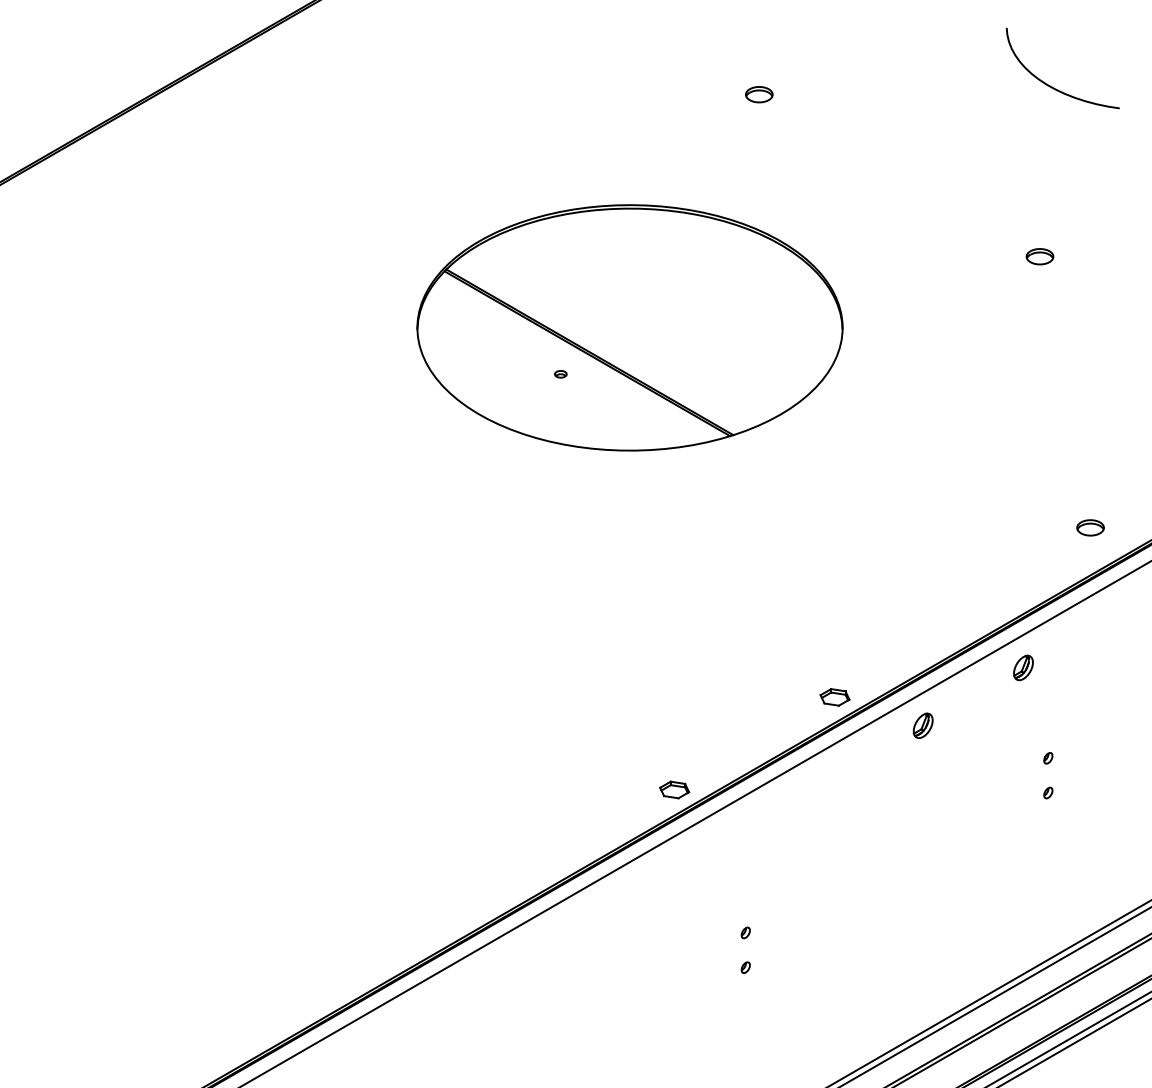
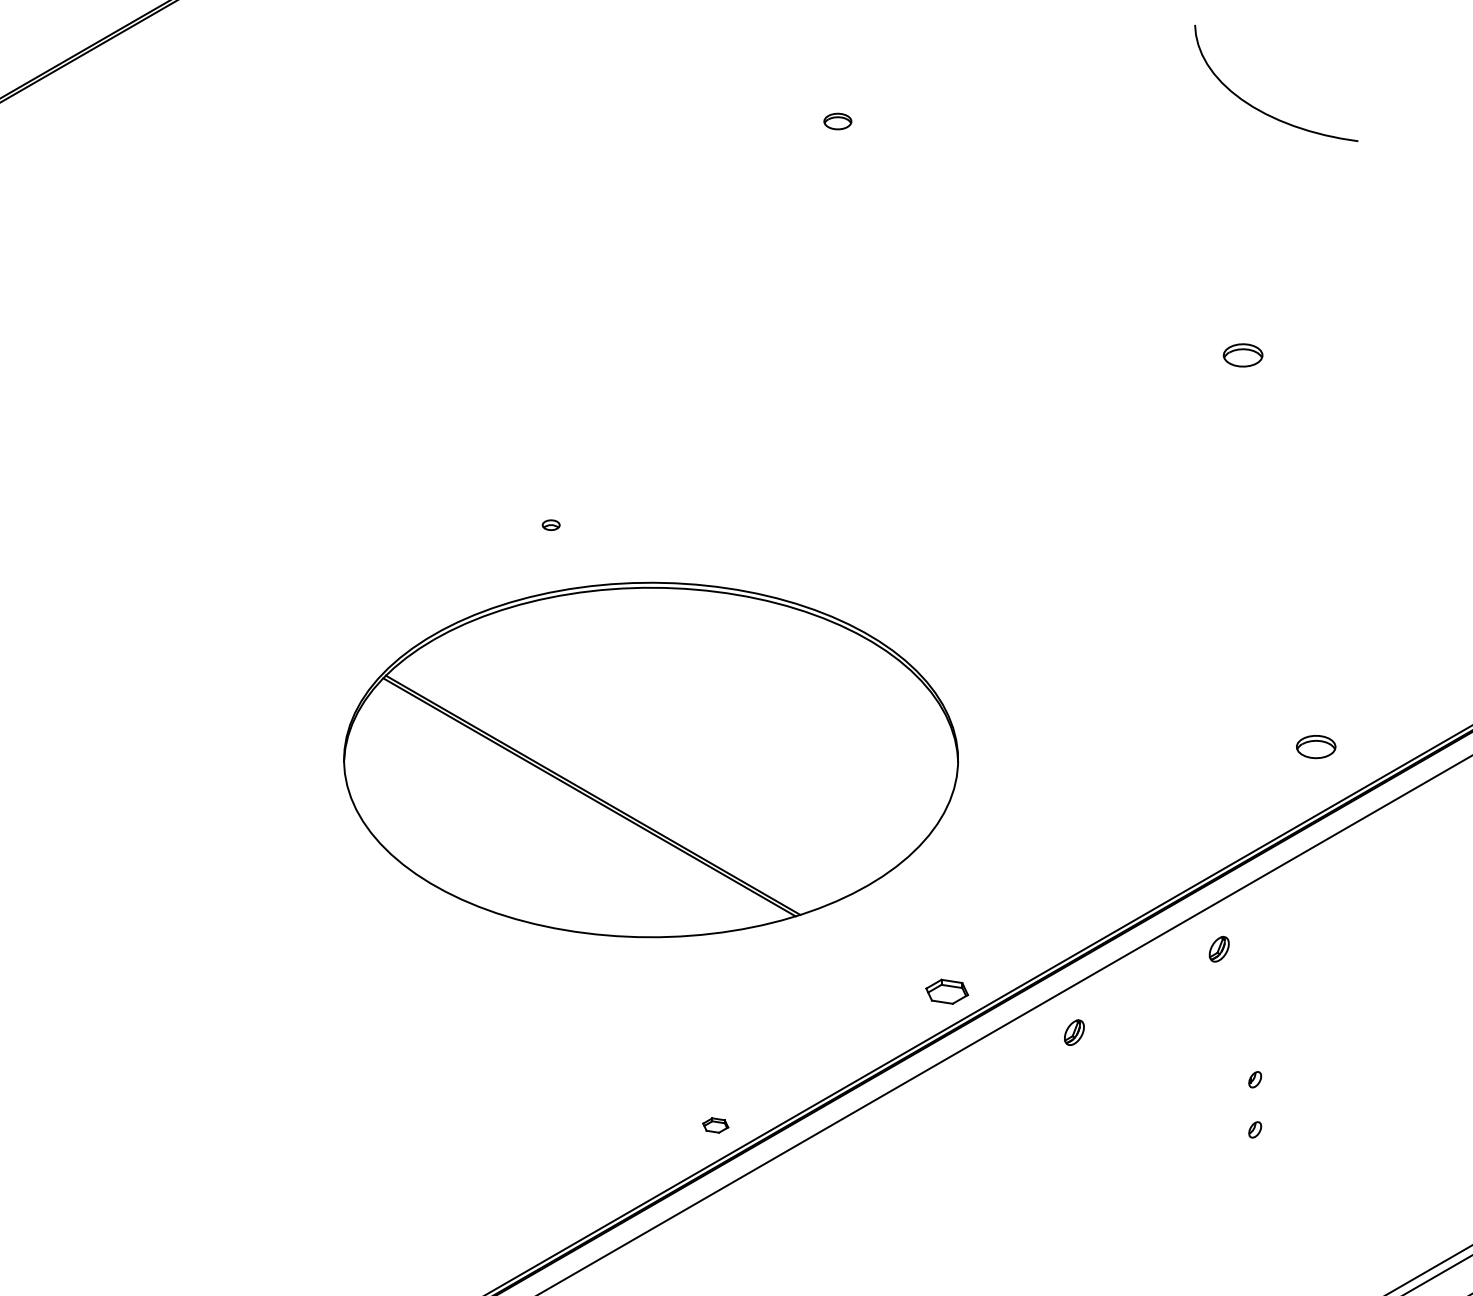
part: (759, 94) -> (838, 121), size x0.7
part: (629, 327) -> (650, 759), moved
part: (1023, 667) -> (1219, 948), size x0.7
part: (922, 725) -> (1073, 1032), size x0.7
part: (674, 789) -> (715, 1124), size x0.6

